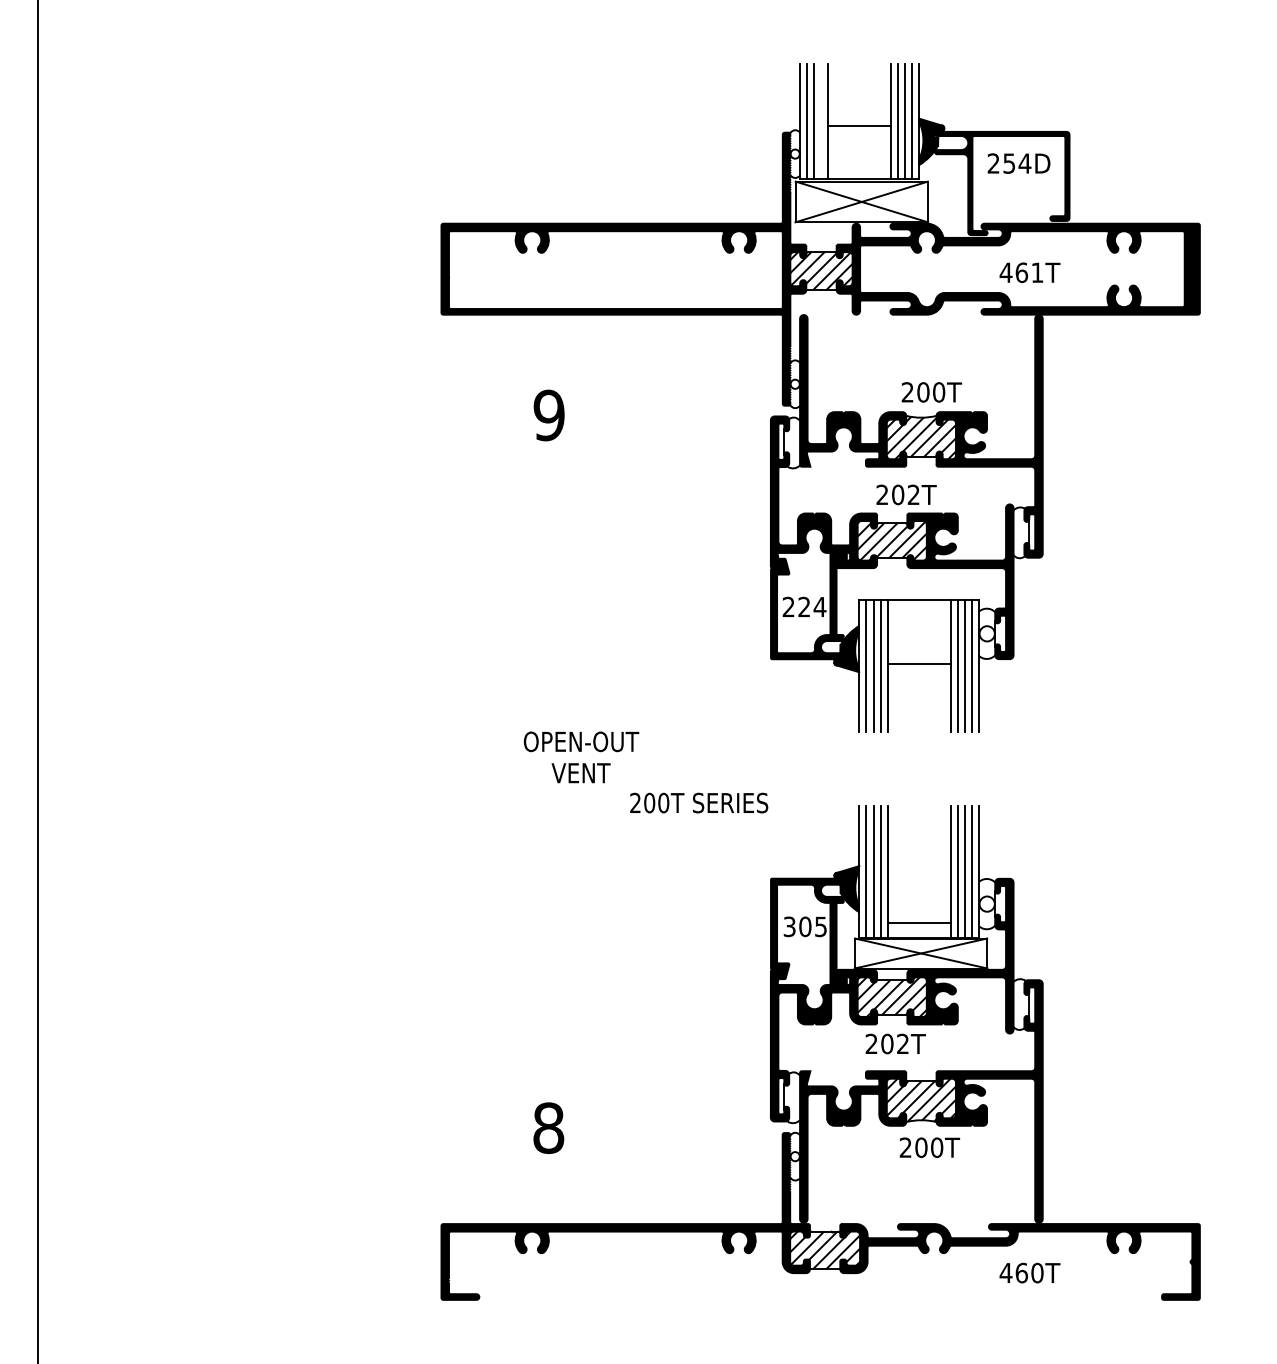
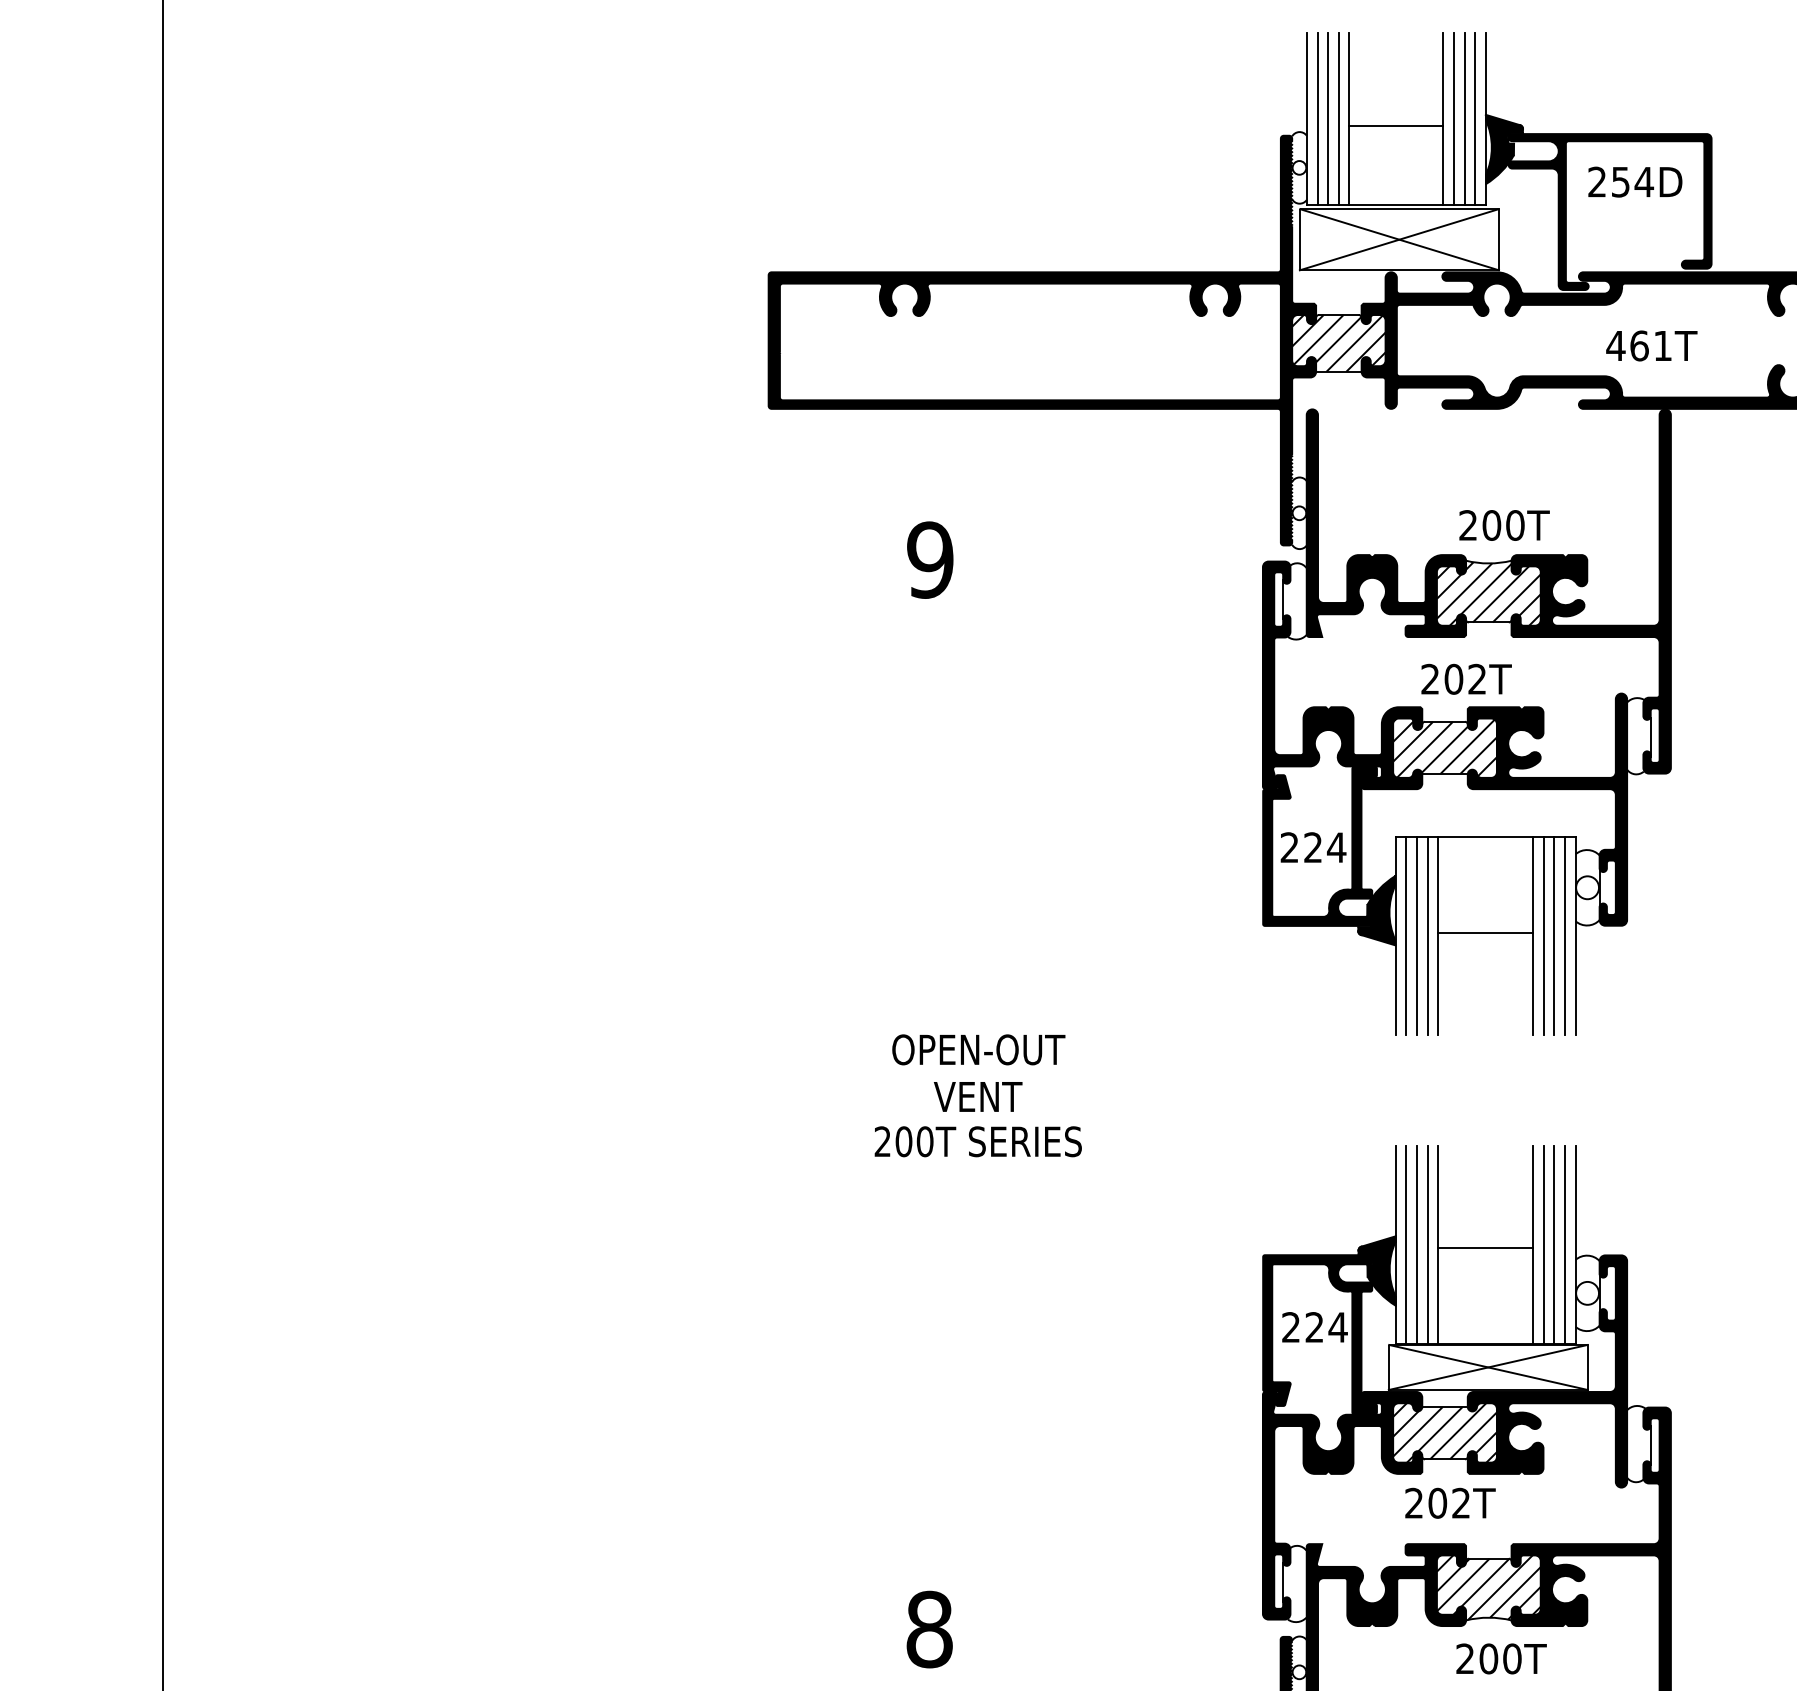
line: (821, 120) -> (1338, 117), added
text: (699, 802) -> (978, 1140), moved
line: (918, 922) -> (1484, 1247), moved
text: (805, 926) -> (1314, 1326), 305 -> 224

